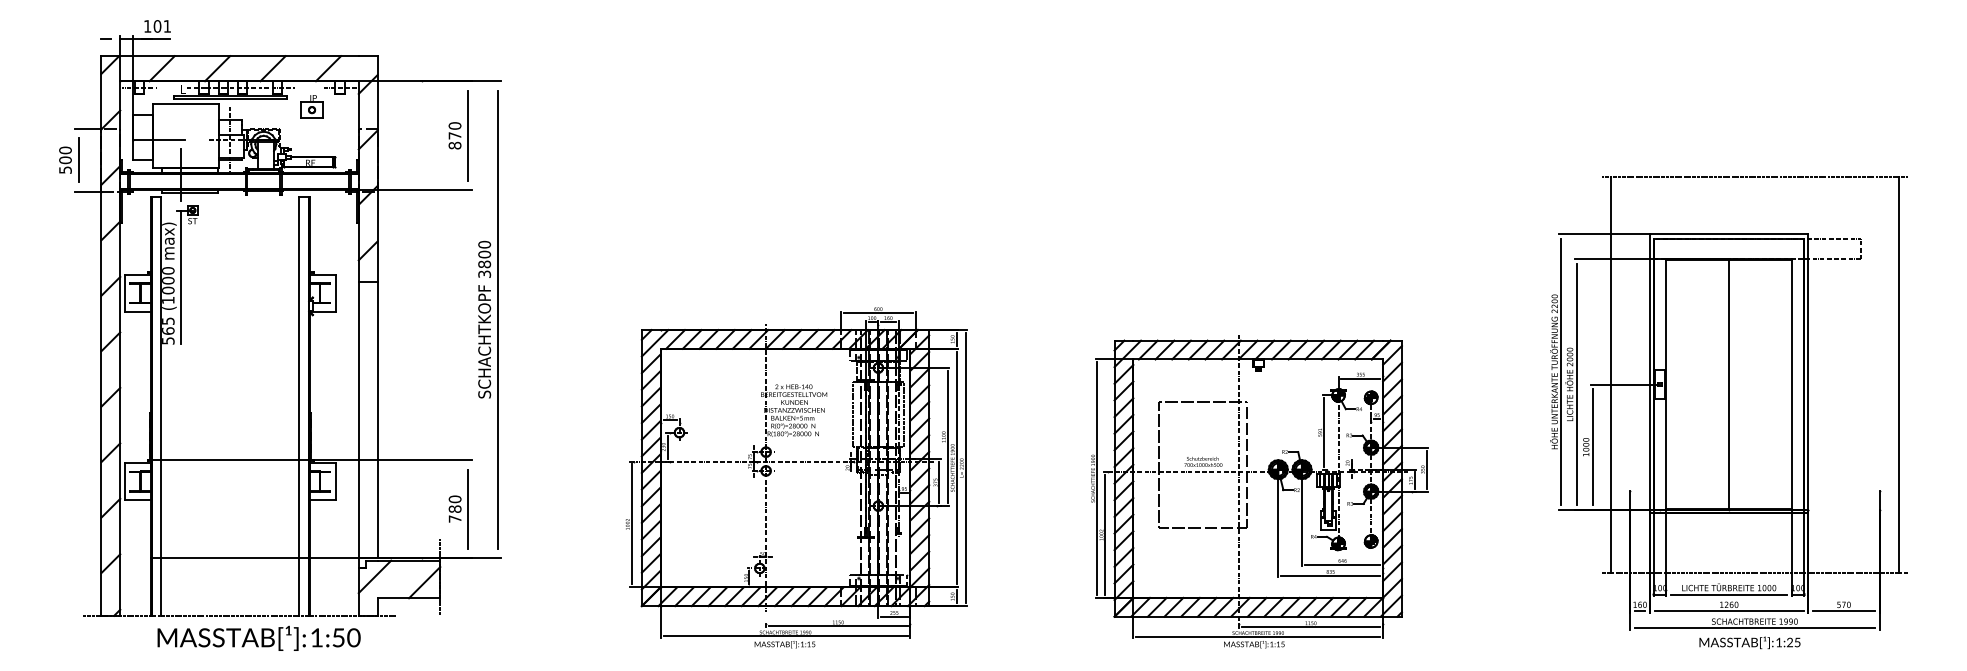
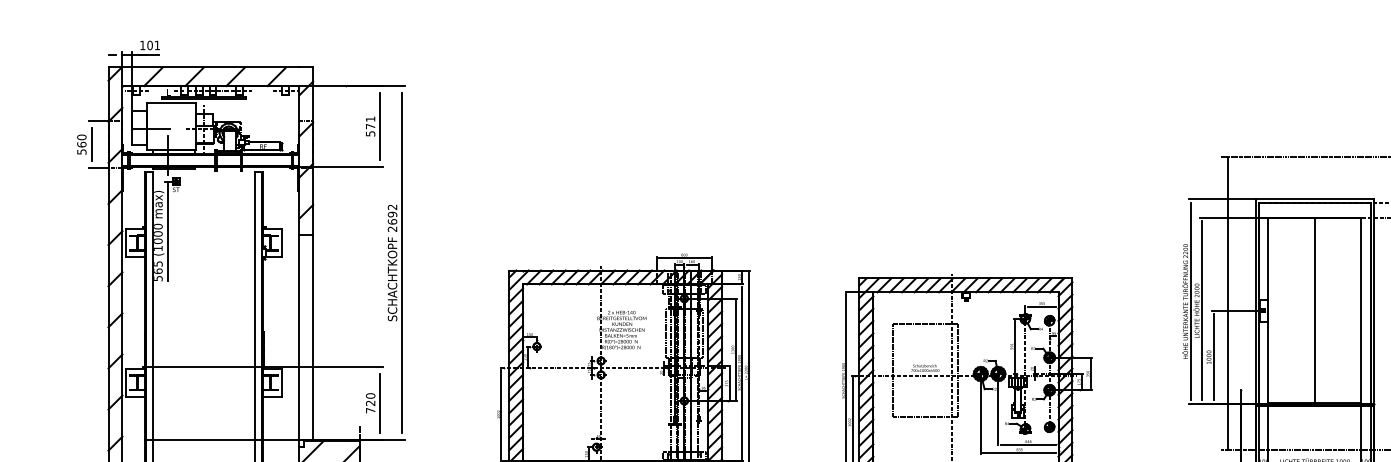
part: (311, 106) -> (264, 104), removed
text: (454, 135) -> (370, 126), 870 -> 571
text: (65, 159) -> (81, 144), 500 -> 560
text: (484, 258) -> (392, 217), 3800 -> 2692
text: (454, 508) -> (370, 402), 780 -> 720

